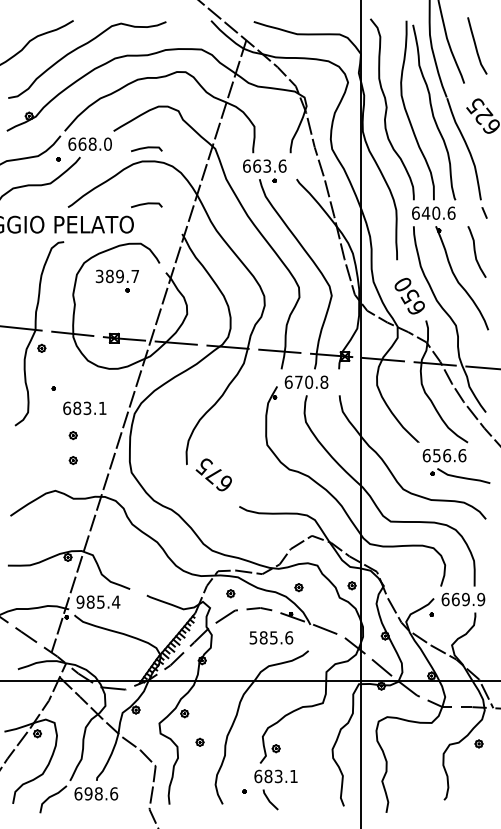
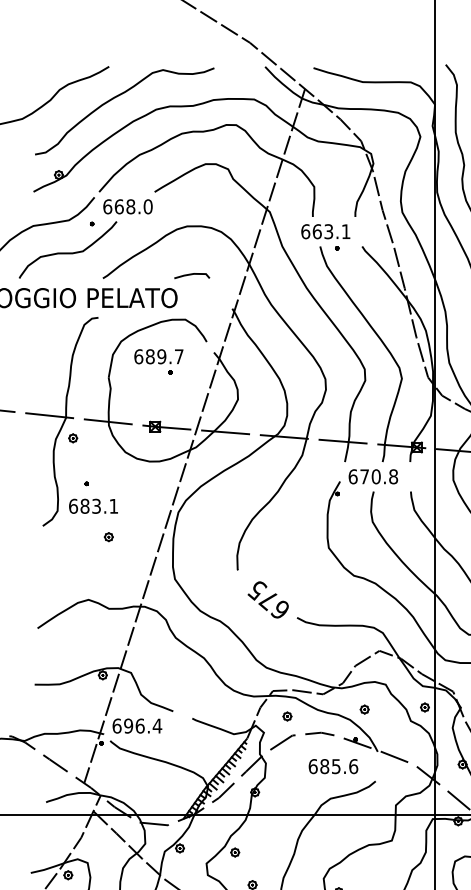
line: (146, 148) -> (191, 211), removed
text: (282, 165) -> (346, 230), 663.6 -> 663.1
text: (99, 276) -> (138, 356), 389.7 -> 689.7
text: (84, 407) -> (93, 505), moved
part: (72, 460) -> (107, 565), removed
text: (213, 474) -> (267, 599), moved
text: (90, 601) -> (128, 725), 985.4 -> 696.4
text: (253, 637) -> (313, 766), 585.6 -> 685.6

